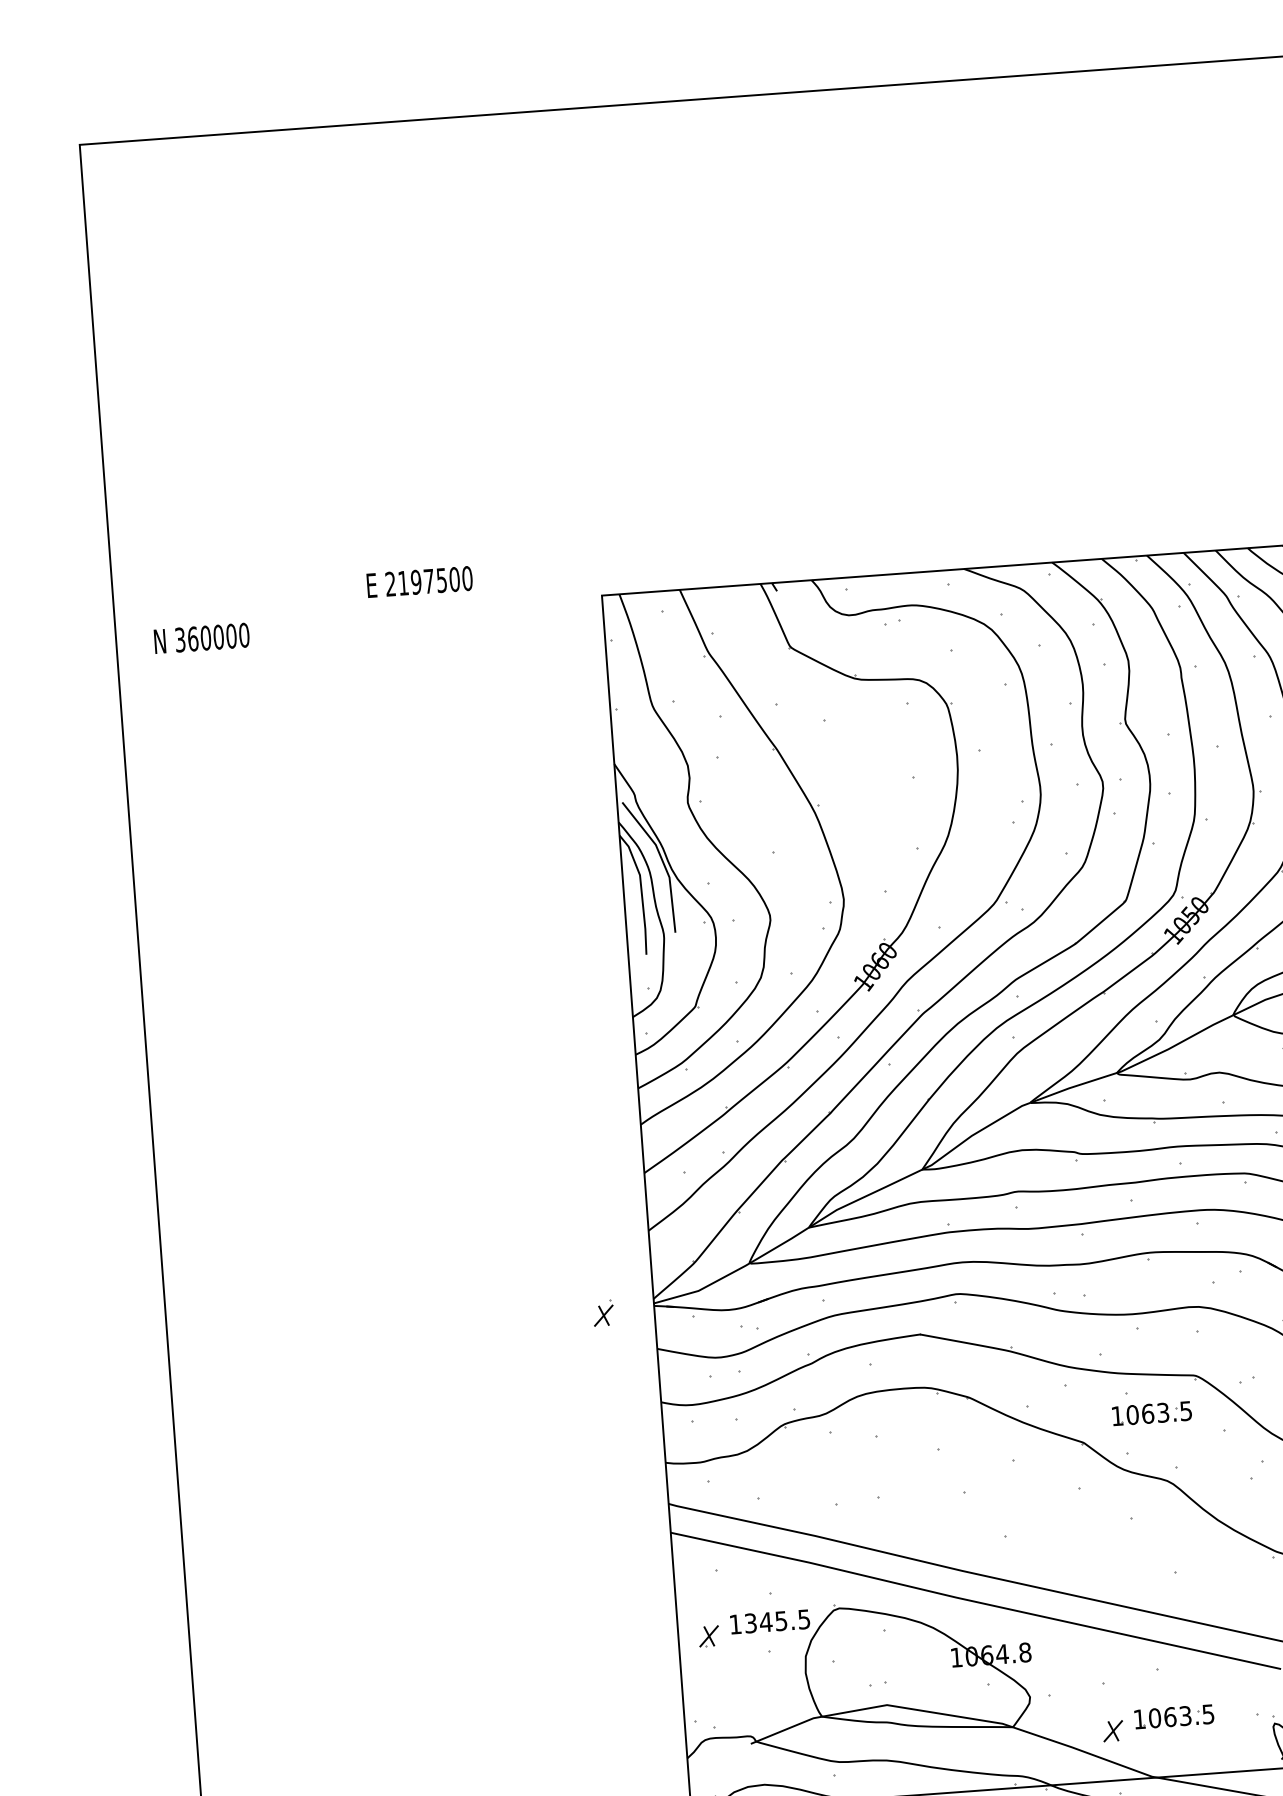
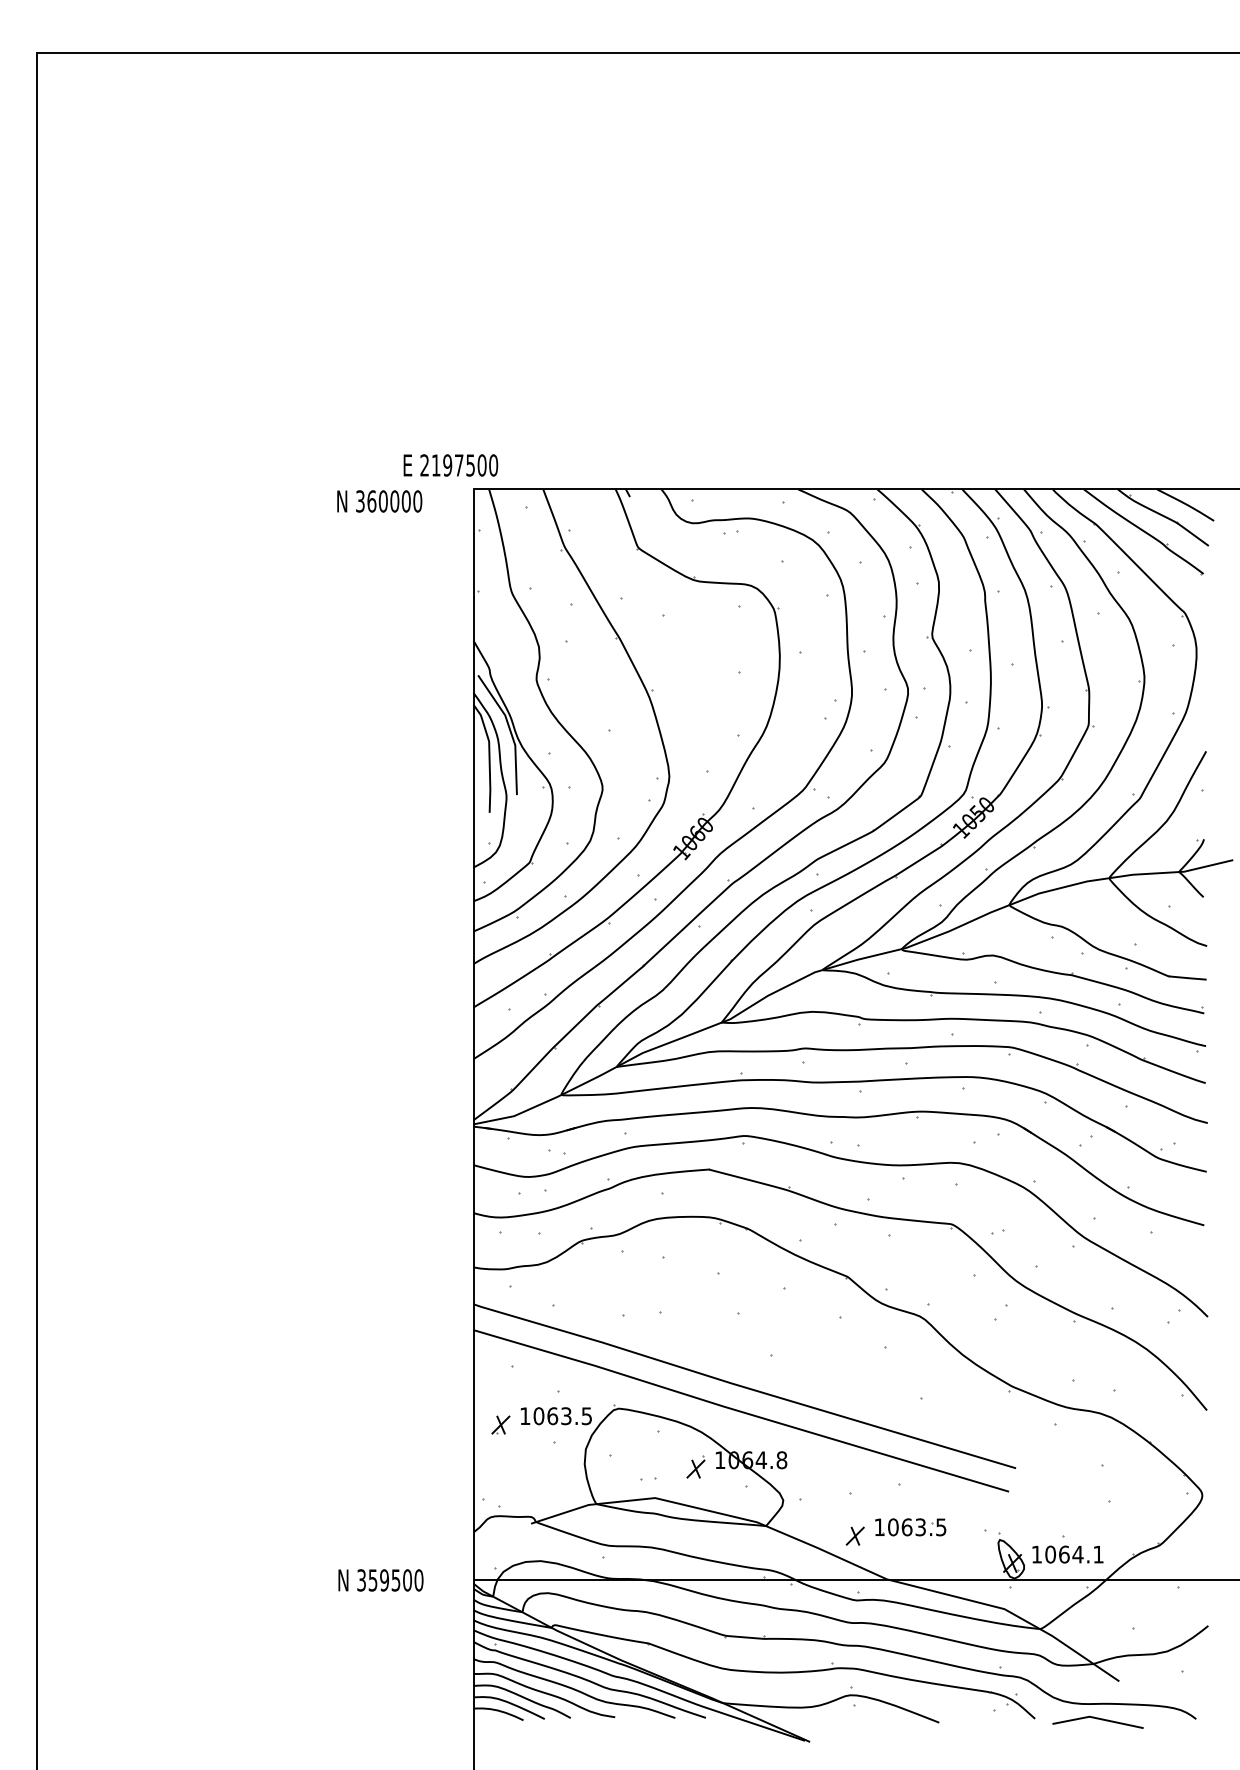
text: (419, 582) -> (450, 465), moved
text: (201, 638) -> (379, 501), moved
part: (603, 1312) -> (695, 1466), moved
part: (1151, 1413) -> (910, 1255), removed
text: (765, 1622) -> (552, 1416), 1345.5 -> 1063.5

